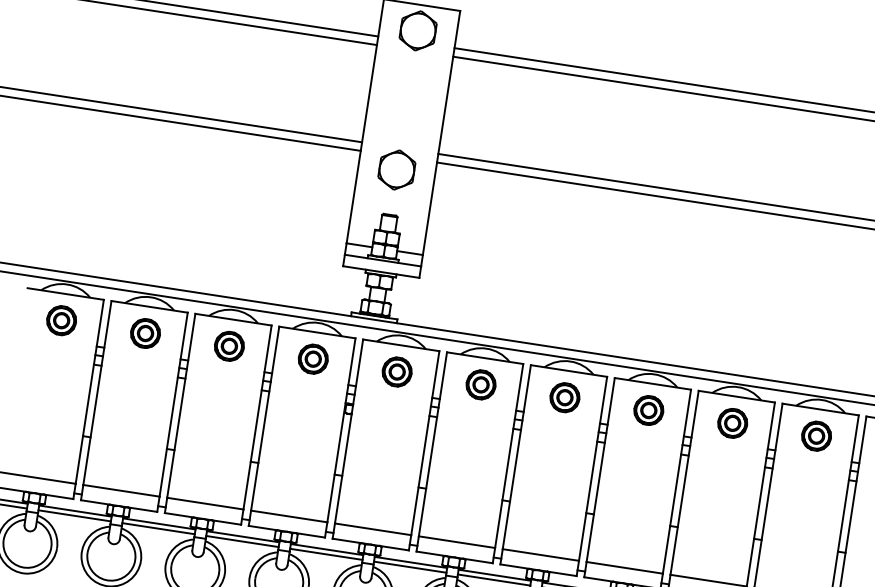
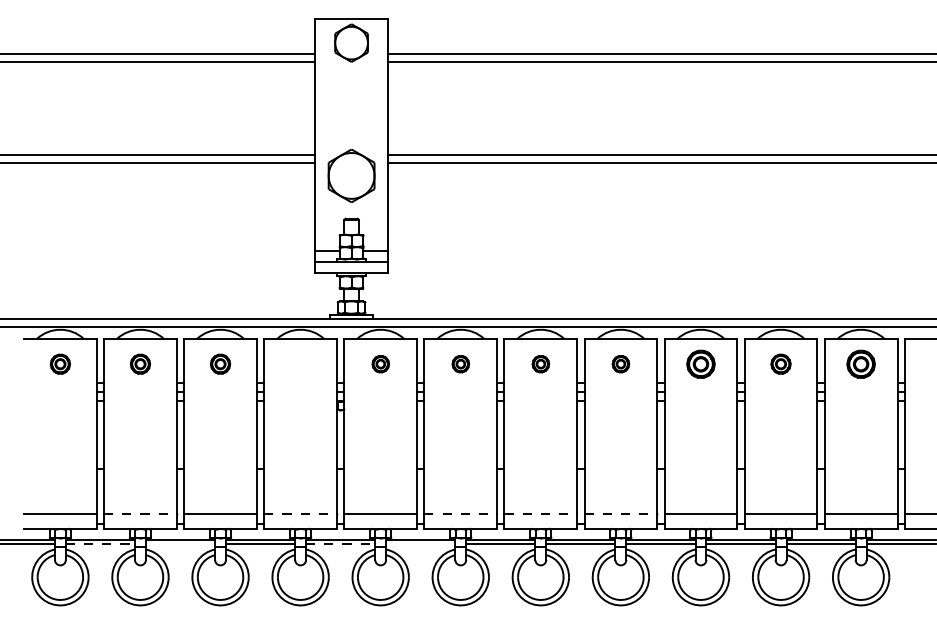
part: (396, 169) -> (351, 175), size x1.4
part: (61, 319) -> (60, 363), size x0.7
part: (145, 332) -> (140, 363), size x0.7
part: (229, 345) -> (220, 363), size x0.7
part: (313, 358) -> (300, 363), removed
part: (397, 371) -> (380, 363), size x0.6
part: (480, 383) -> (460, 363), size x0.6
part: (564, 396) -> (540, 363), size x0.6
part: (648, 409) -> (620, 363), size x0.6
part: (816, 435) -> (780, 363), size x0.7
line: (121, 490) -> (140, 514), solid -> dashed
line: (74, 515) -> (100, 544), solid -> dashed
line: (290, 516) -> (301, 514), solid -> dashed
line: (158, 528) -> (180, 544), removed
line: (457, 542) -> (461, 514), solid -> dashed
line: (326, 554) -> (340, 544), solid -> dashed
line: (541, 555) -> (541, 514), solid -> dashed
line: (409, 567) -> (420, 544), removed
line: (625, 567) -> (621, 514), solid -> dashed

